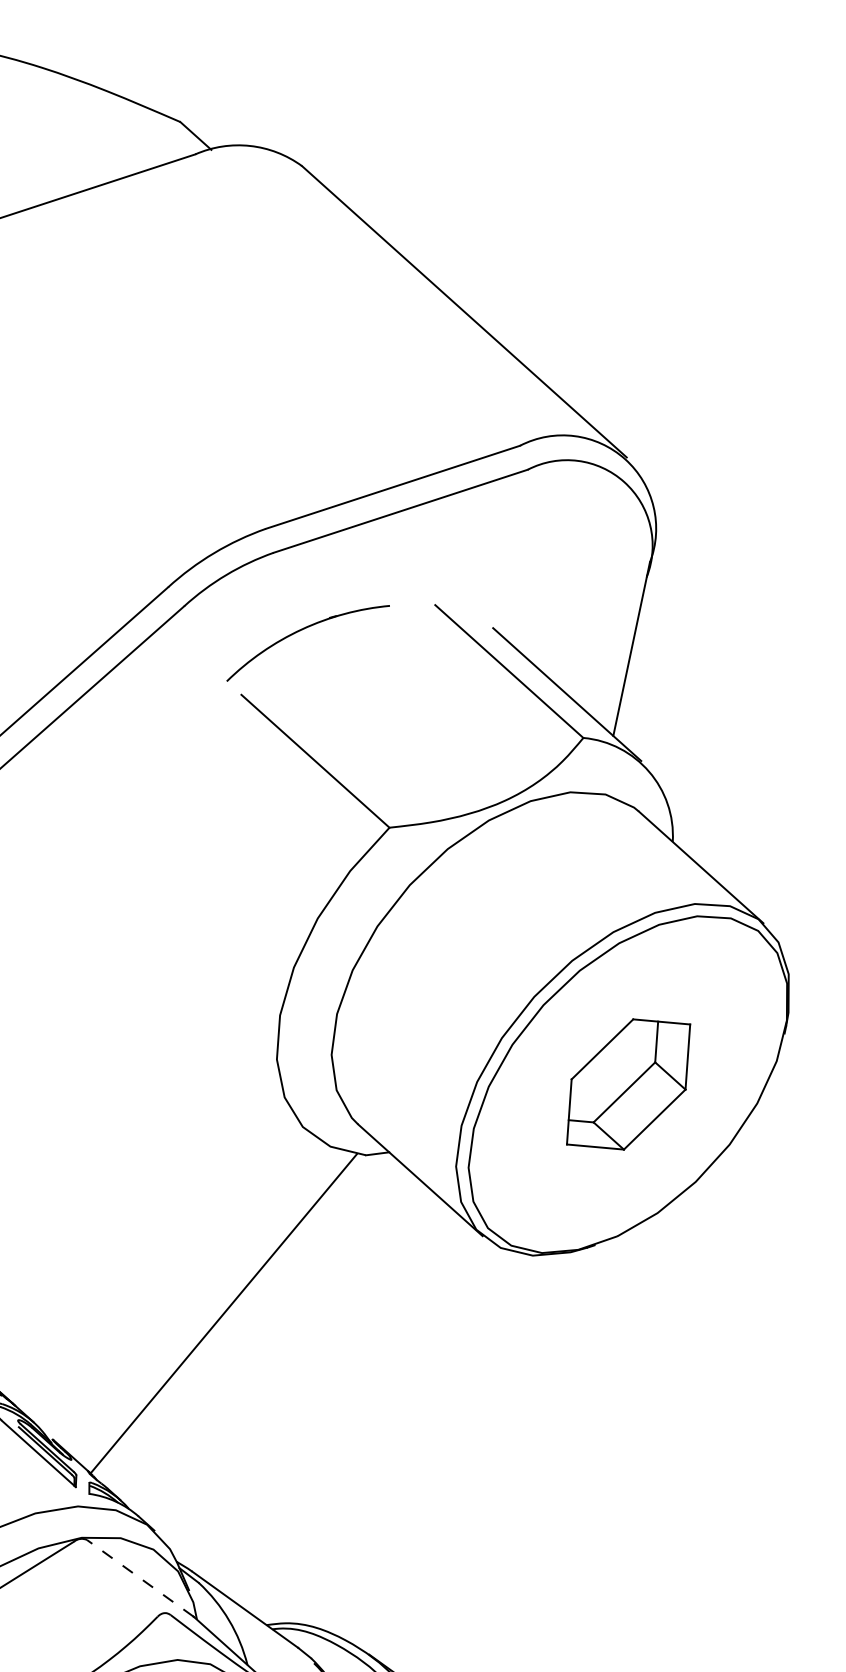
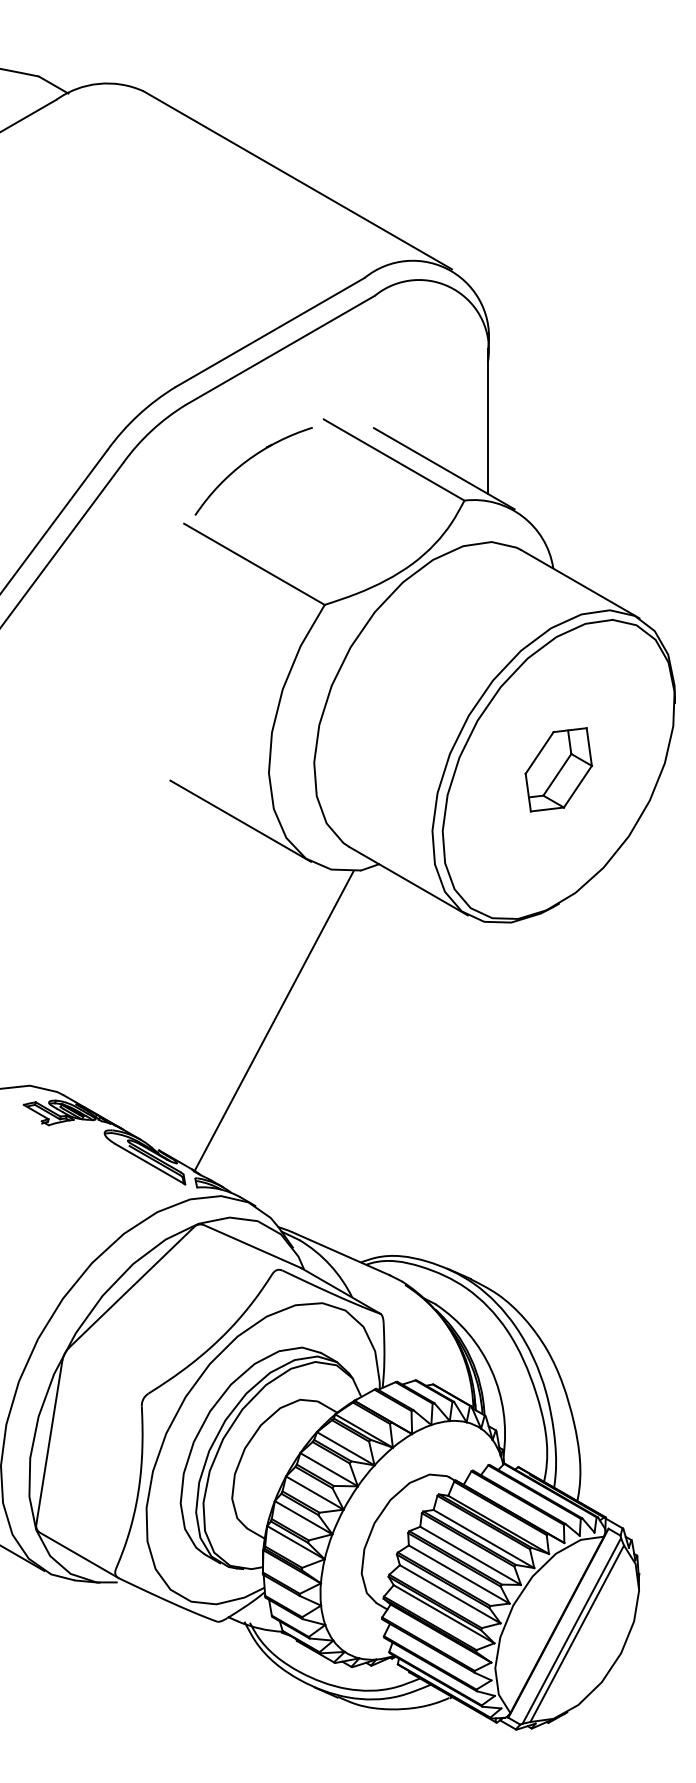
part: (300, 631) -> (245, 463), moved
line: (234, 1064) -> (240, 820), added
part: (628, 1084) -> (558, 769), size x0.71
line: (140, 1578) -> (252, 1246), dashed -> solid

